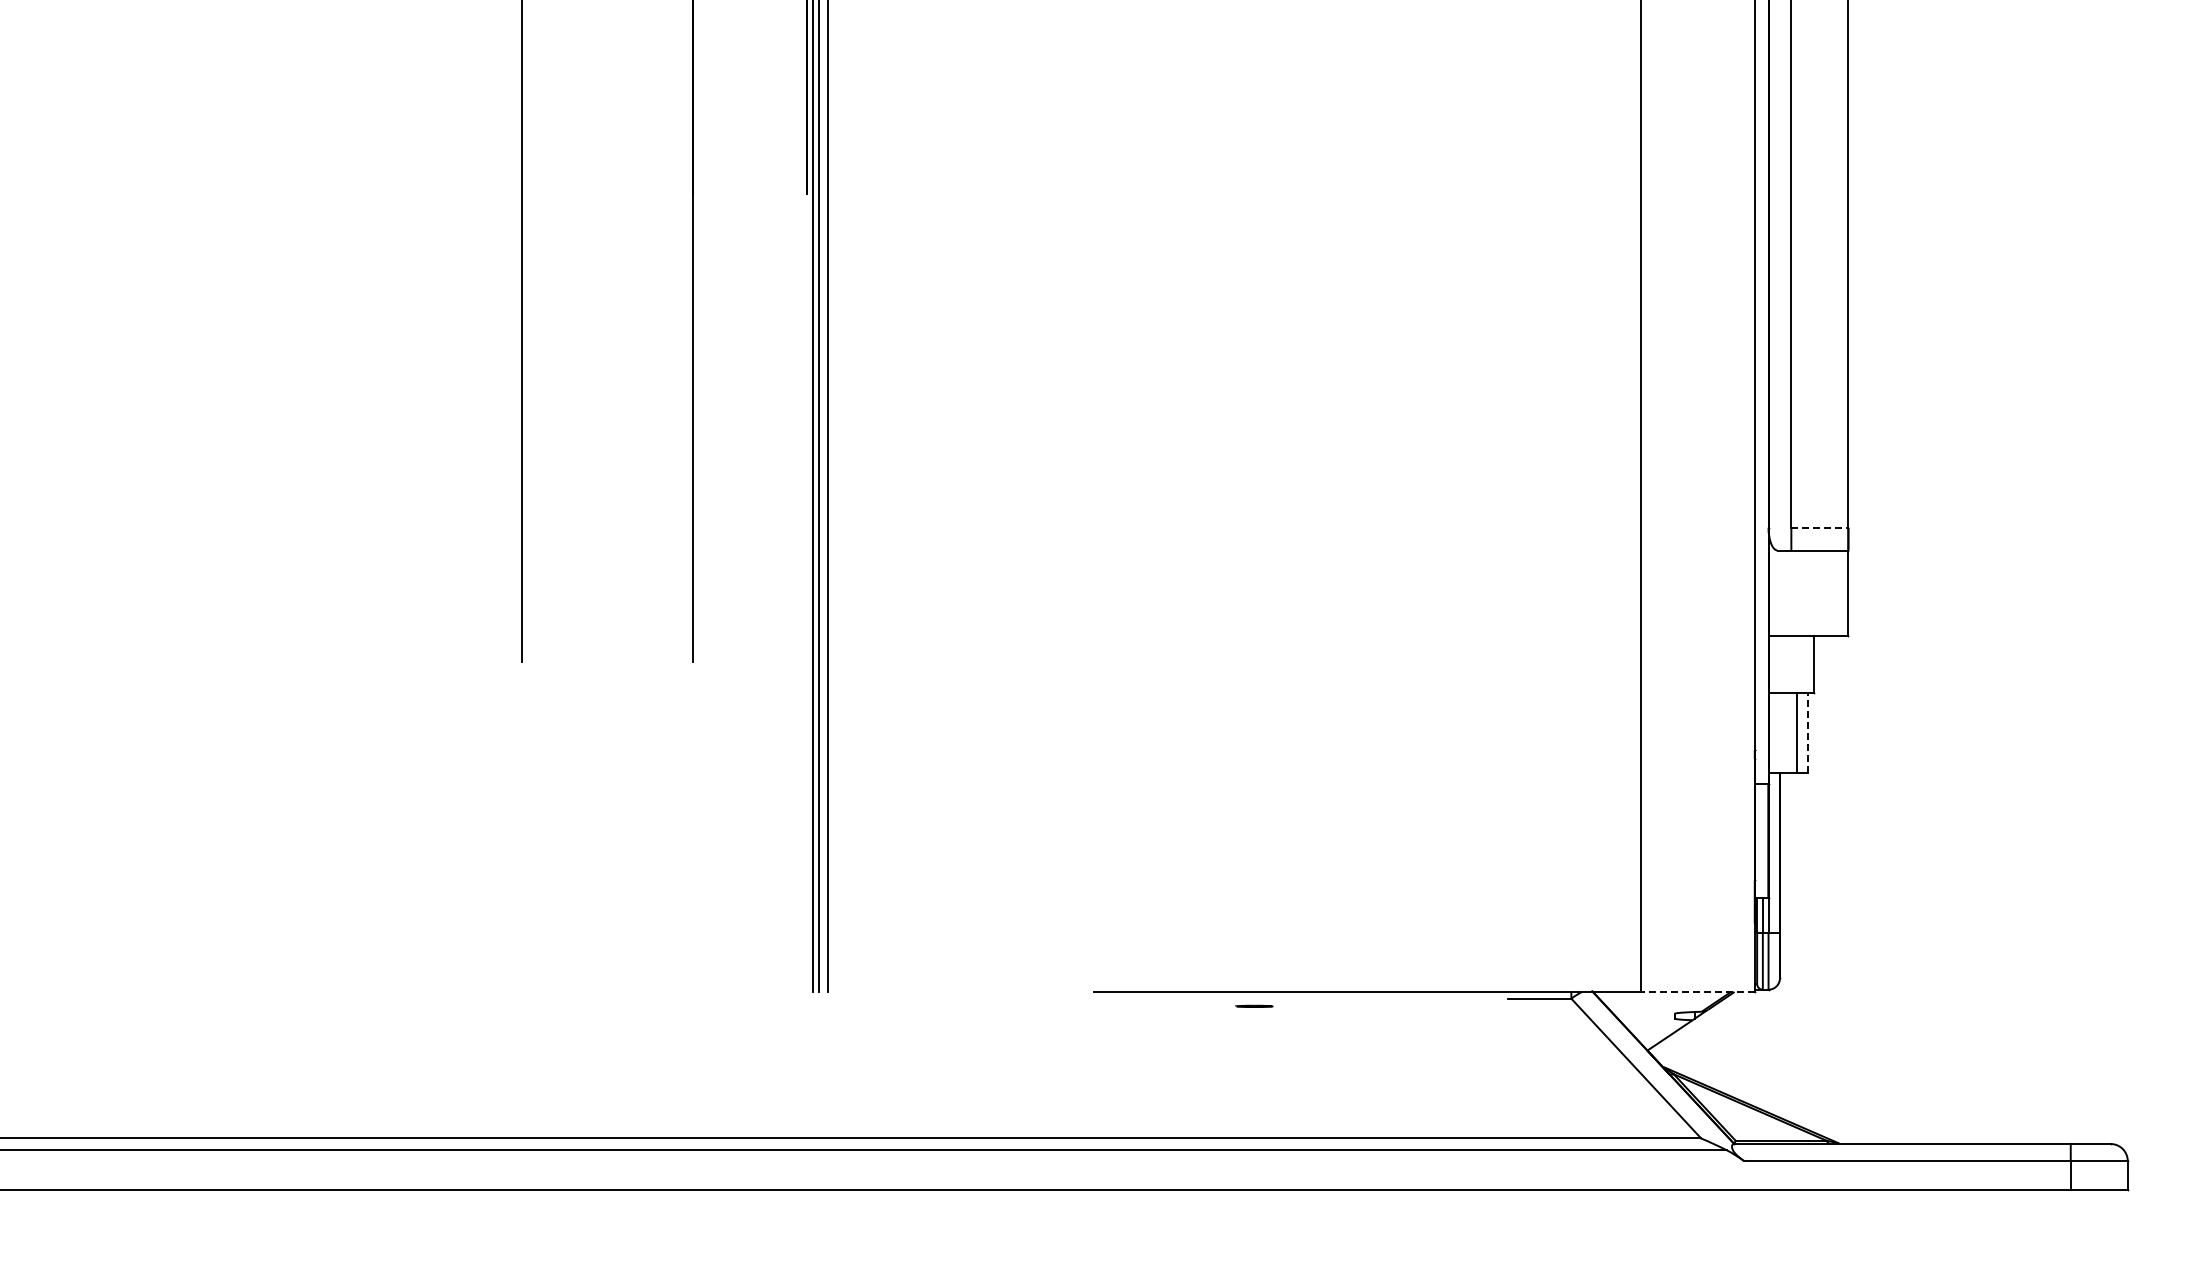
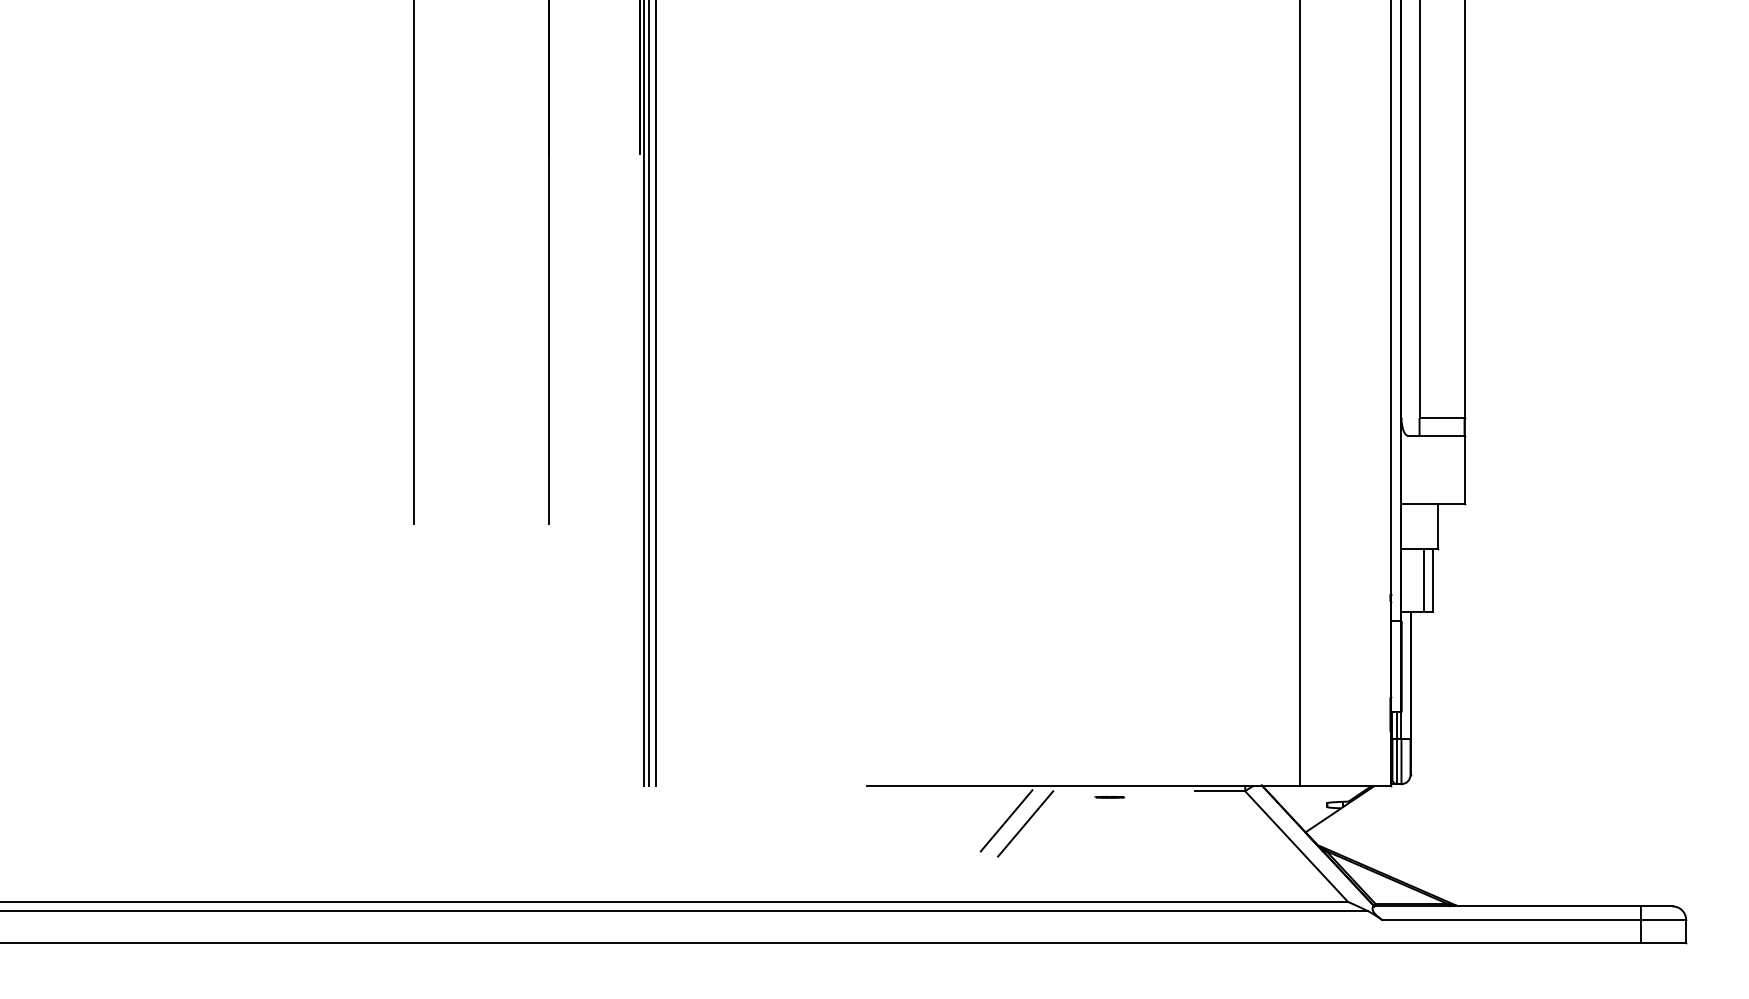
line: (1819, 527) -> (1441, 417), dashed -> solid
line: (1808, 733) -> (1433, 581), dashed -> solid
line: (1697, 991) -> (1345, 785), dashed -> solid
line: (1254, 1005) -> (1109, 796), moved
line: (1269, 1035) -> (1006, 820), added
line: (1294, 1039) -> (1025, 823), added

